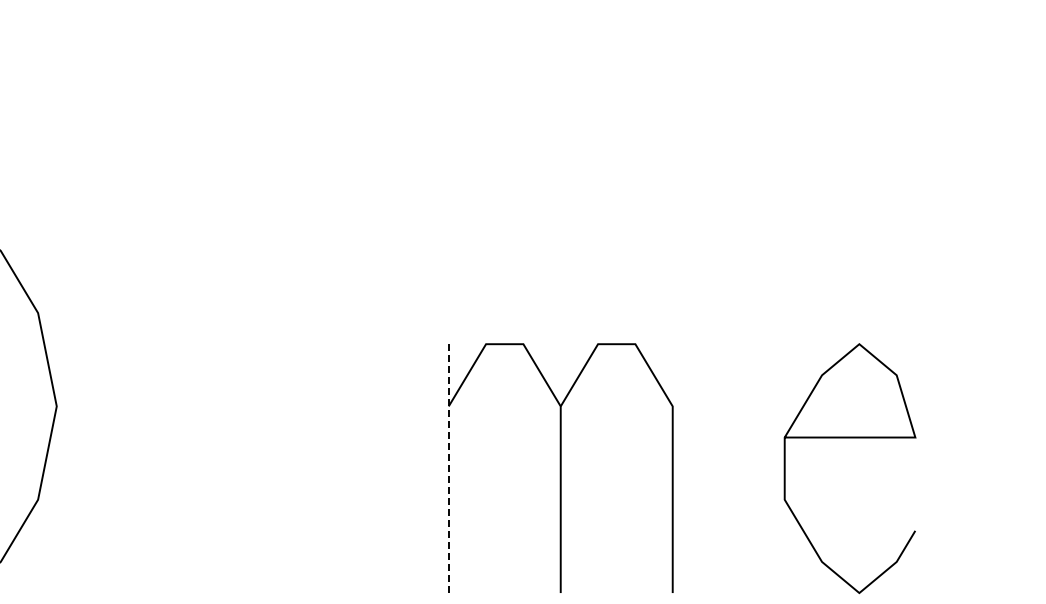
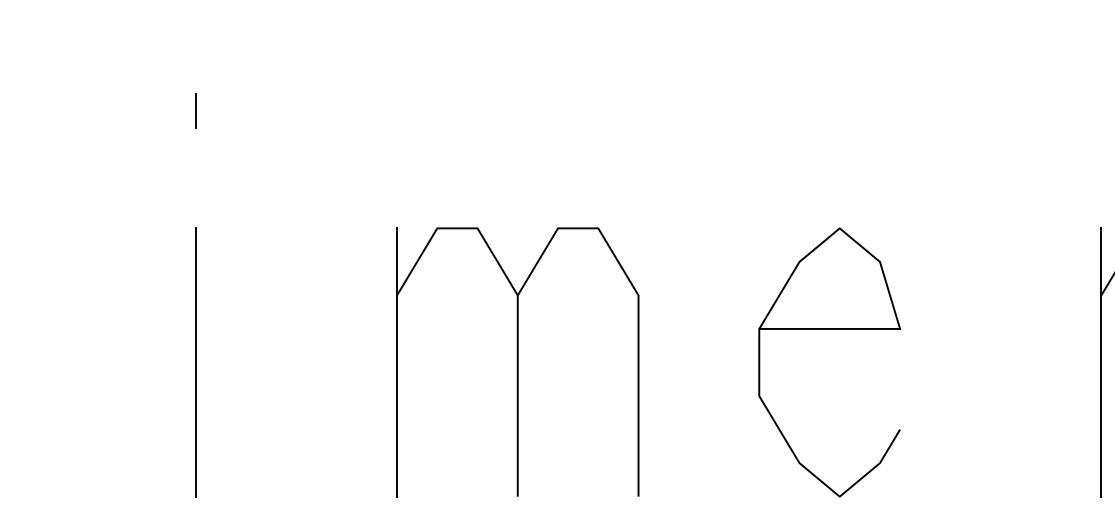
line: (262, 234) -> (196, 110), added
line: (262, 468) -> (196, 362), added
line: (448, 469) -> (396, 363), dashed -> solid

